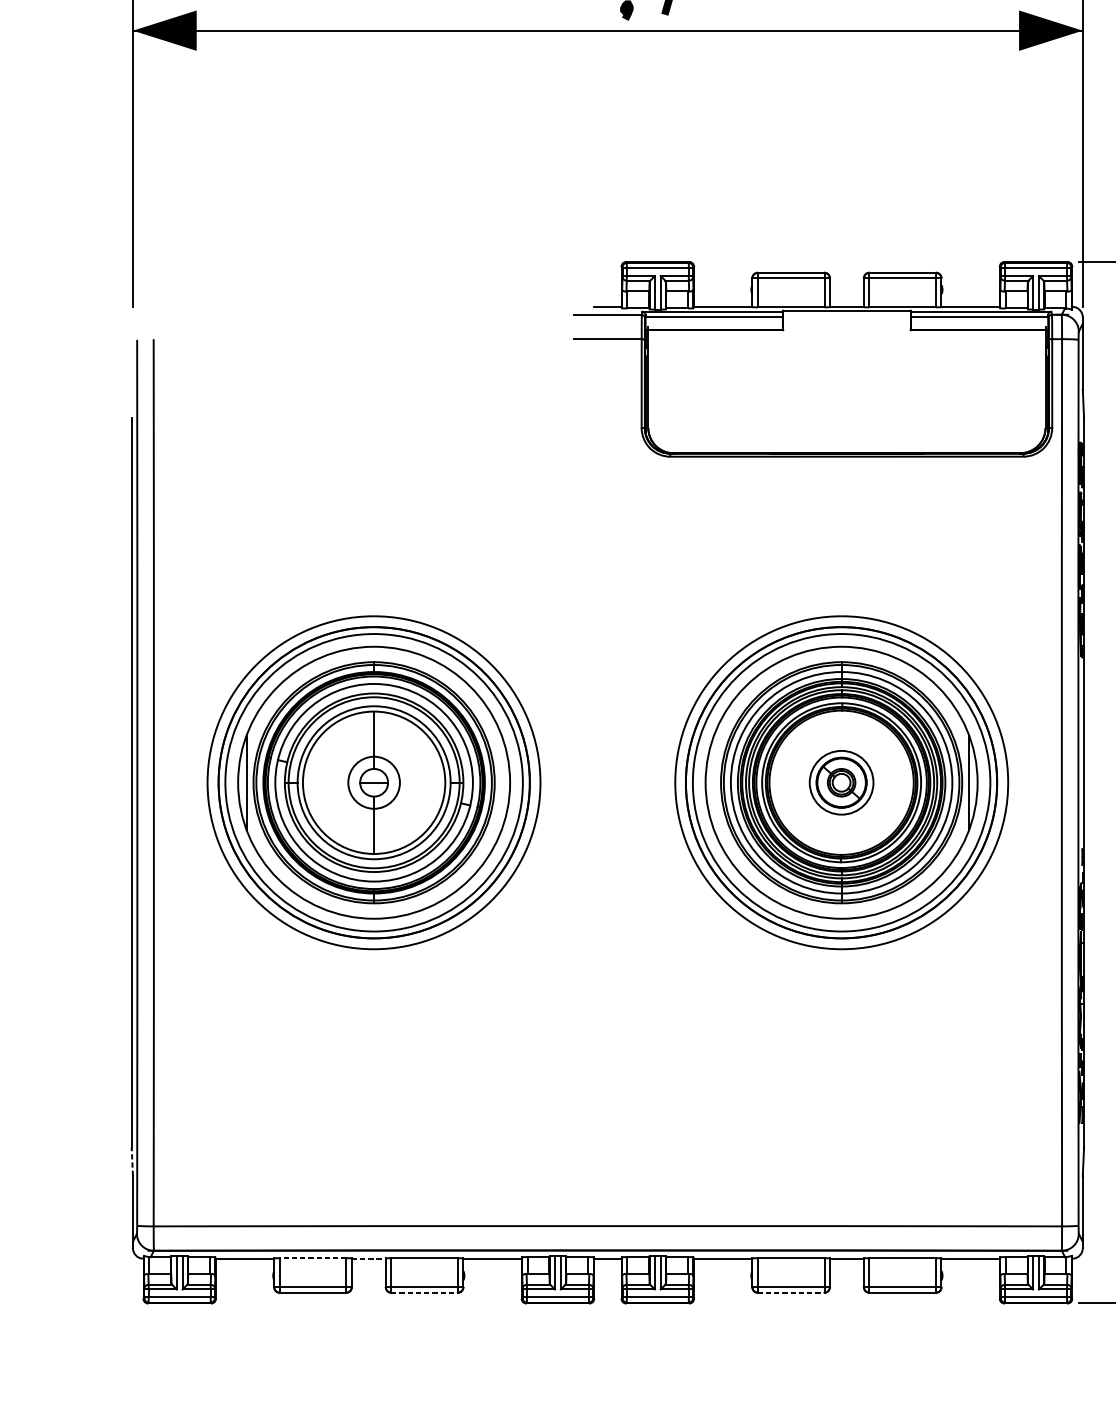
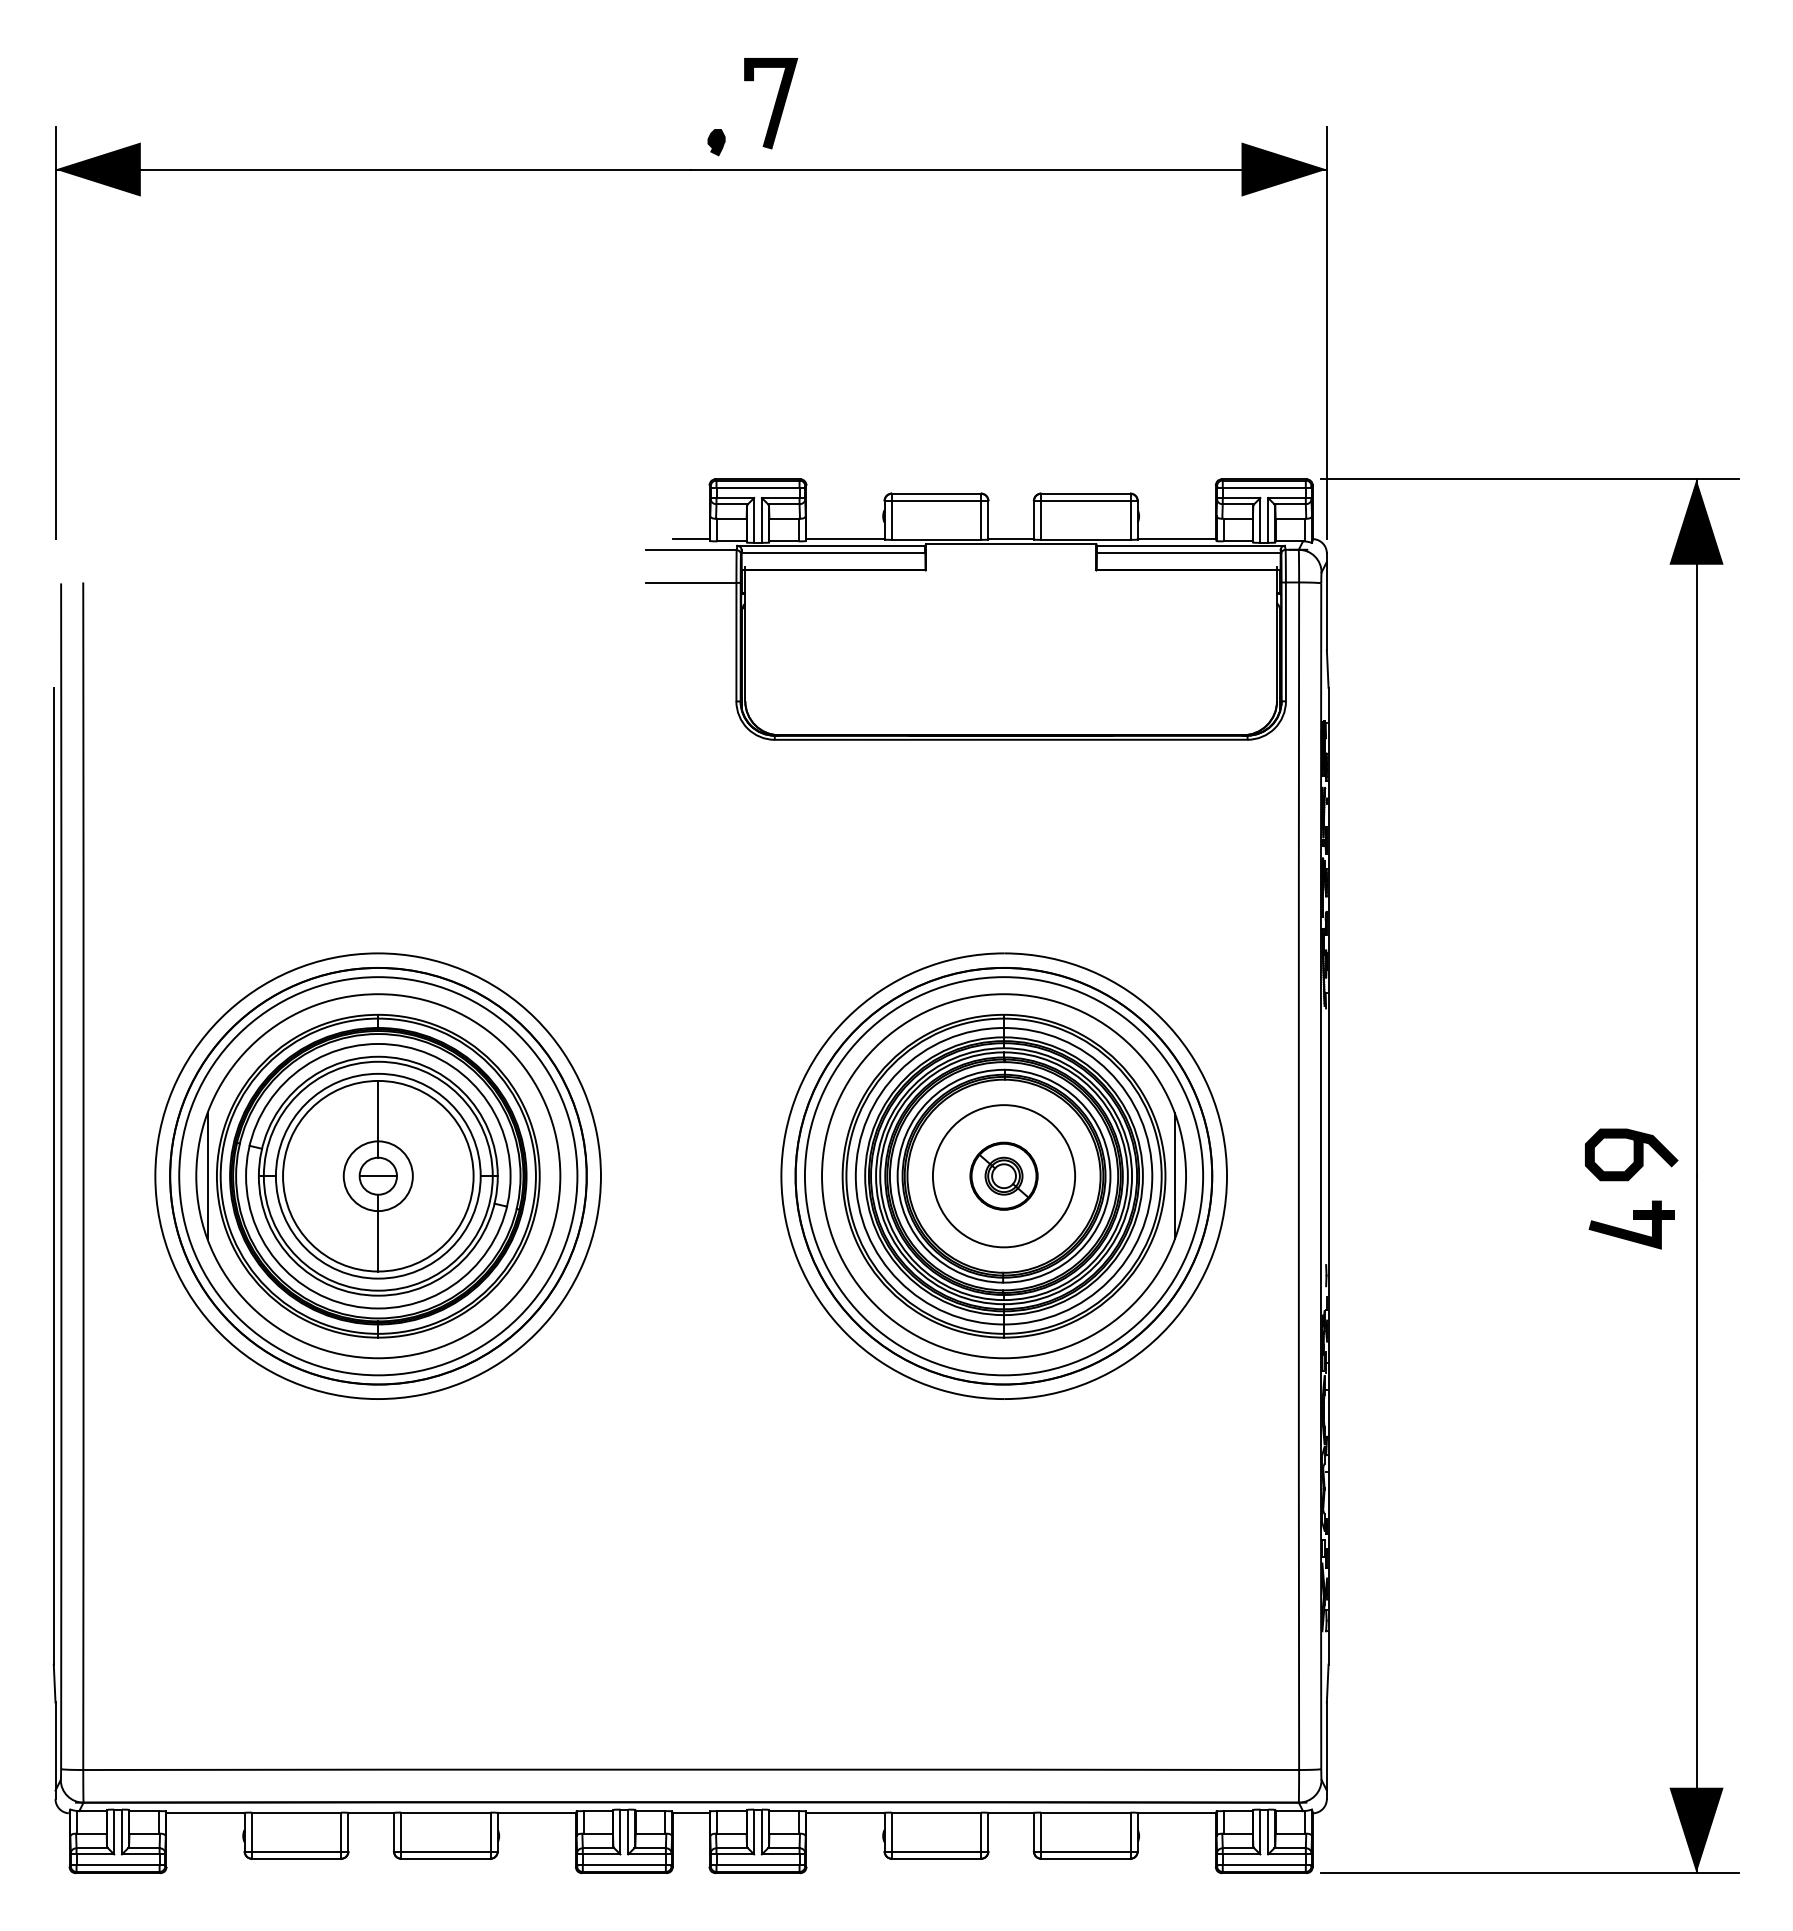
circle: (841, 782) -> (1003, 1176), size x1.67
line: (132, 1161) -> (54, 1683), dashed -> solid
line: (313, 1258) -> (296, 1812), dashed -> solid
line: (369, 1258) -> (371, 1813), dashed -> solid
line: (424, 1292) -> (445, 1858), dashed -> solid
line: (791, 1292) -> (936, 1858), dashed -> solid

